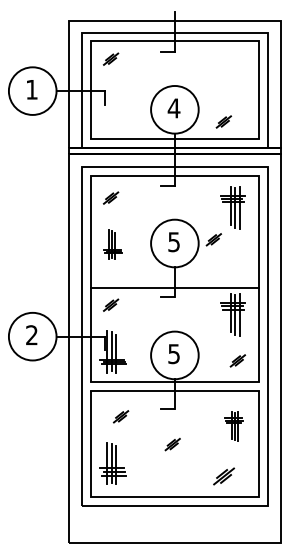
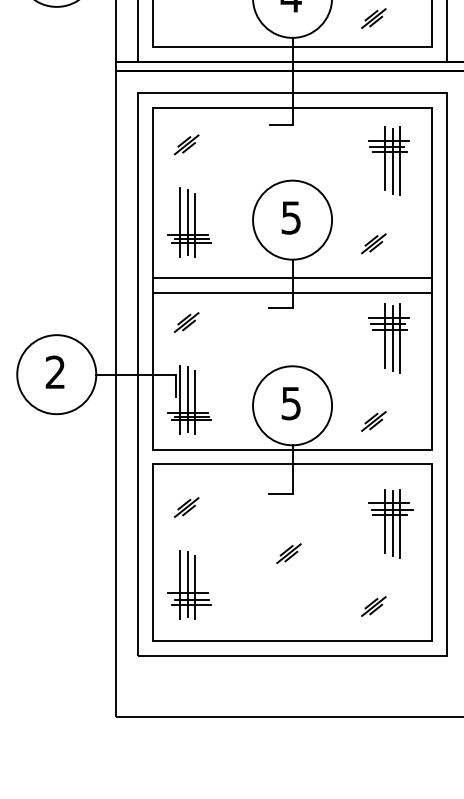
part: (213, 239) -> (373, 243), moved
part: (112, 244) -> (189, 221), size x1.43
line: (174, 278) -> (291, 278), added
part: (237, 360) -> (373, 420), moved
part: (120, 416) -> (185, 507), moved
part: (233, 426) -> (389, 523), size x1.43
part: (223, 476) -> (373, 606), size x0.71

